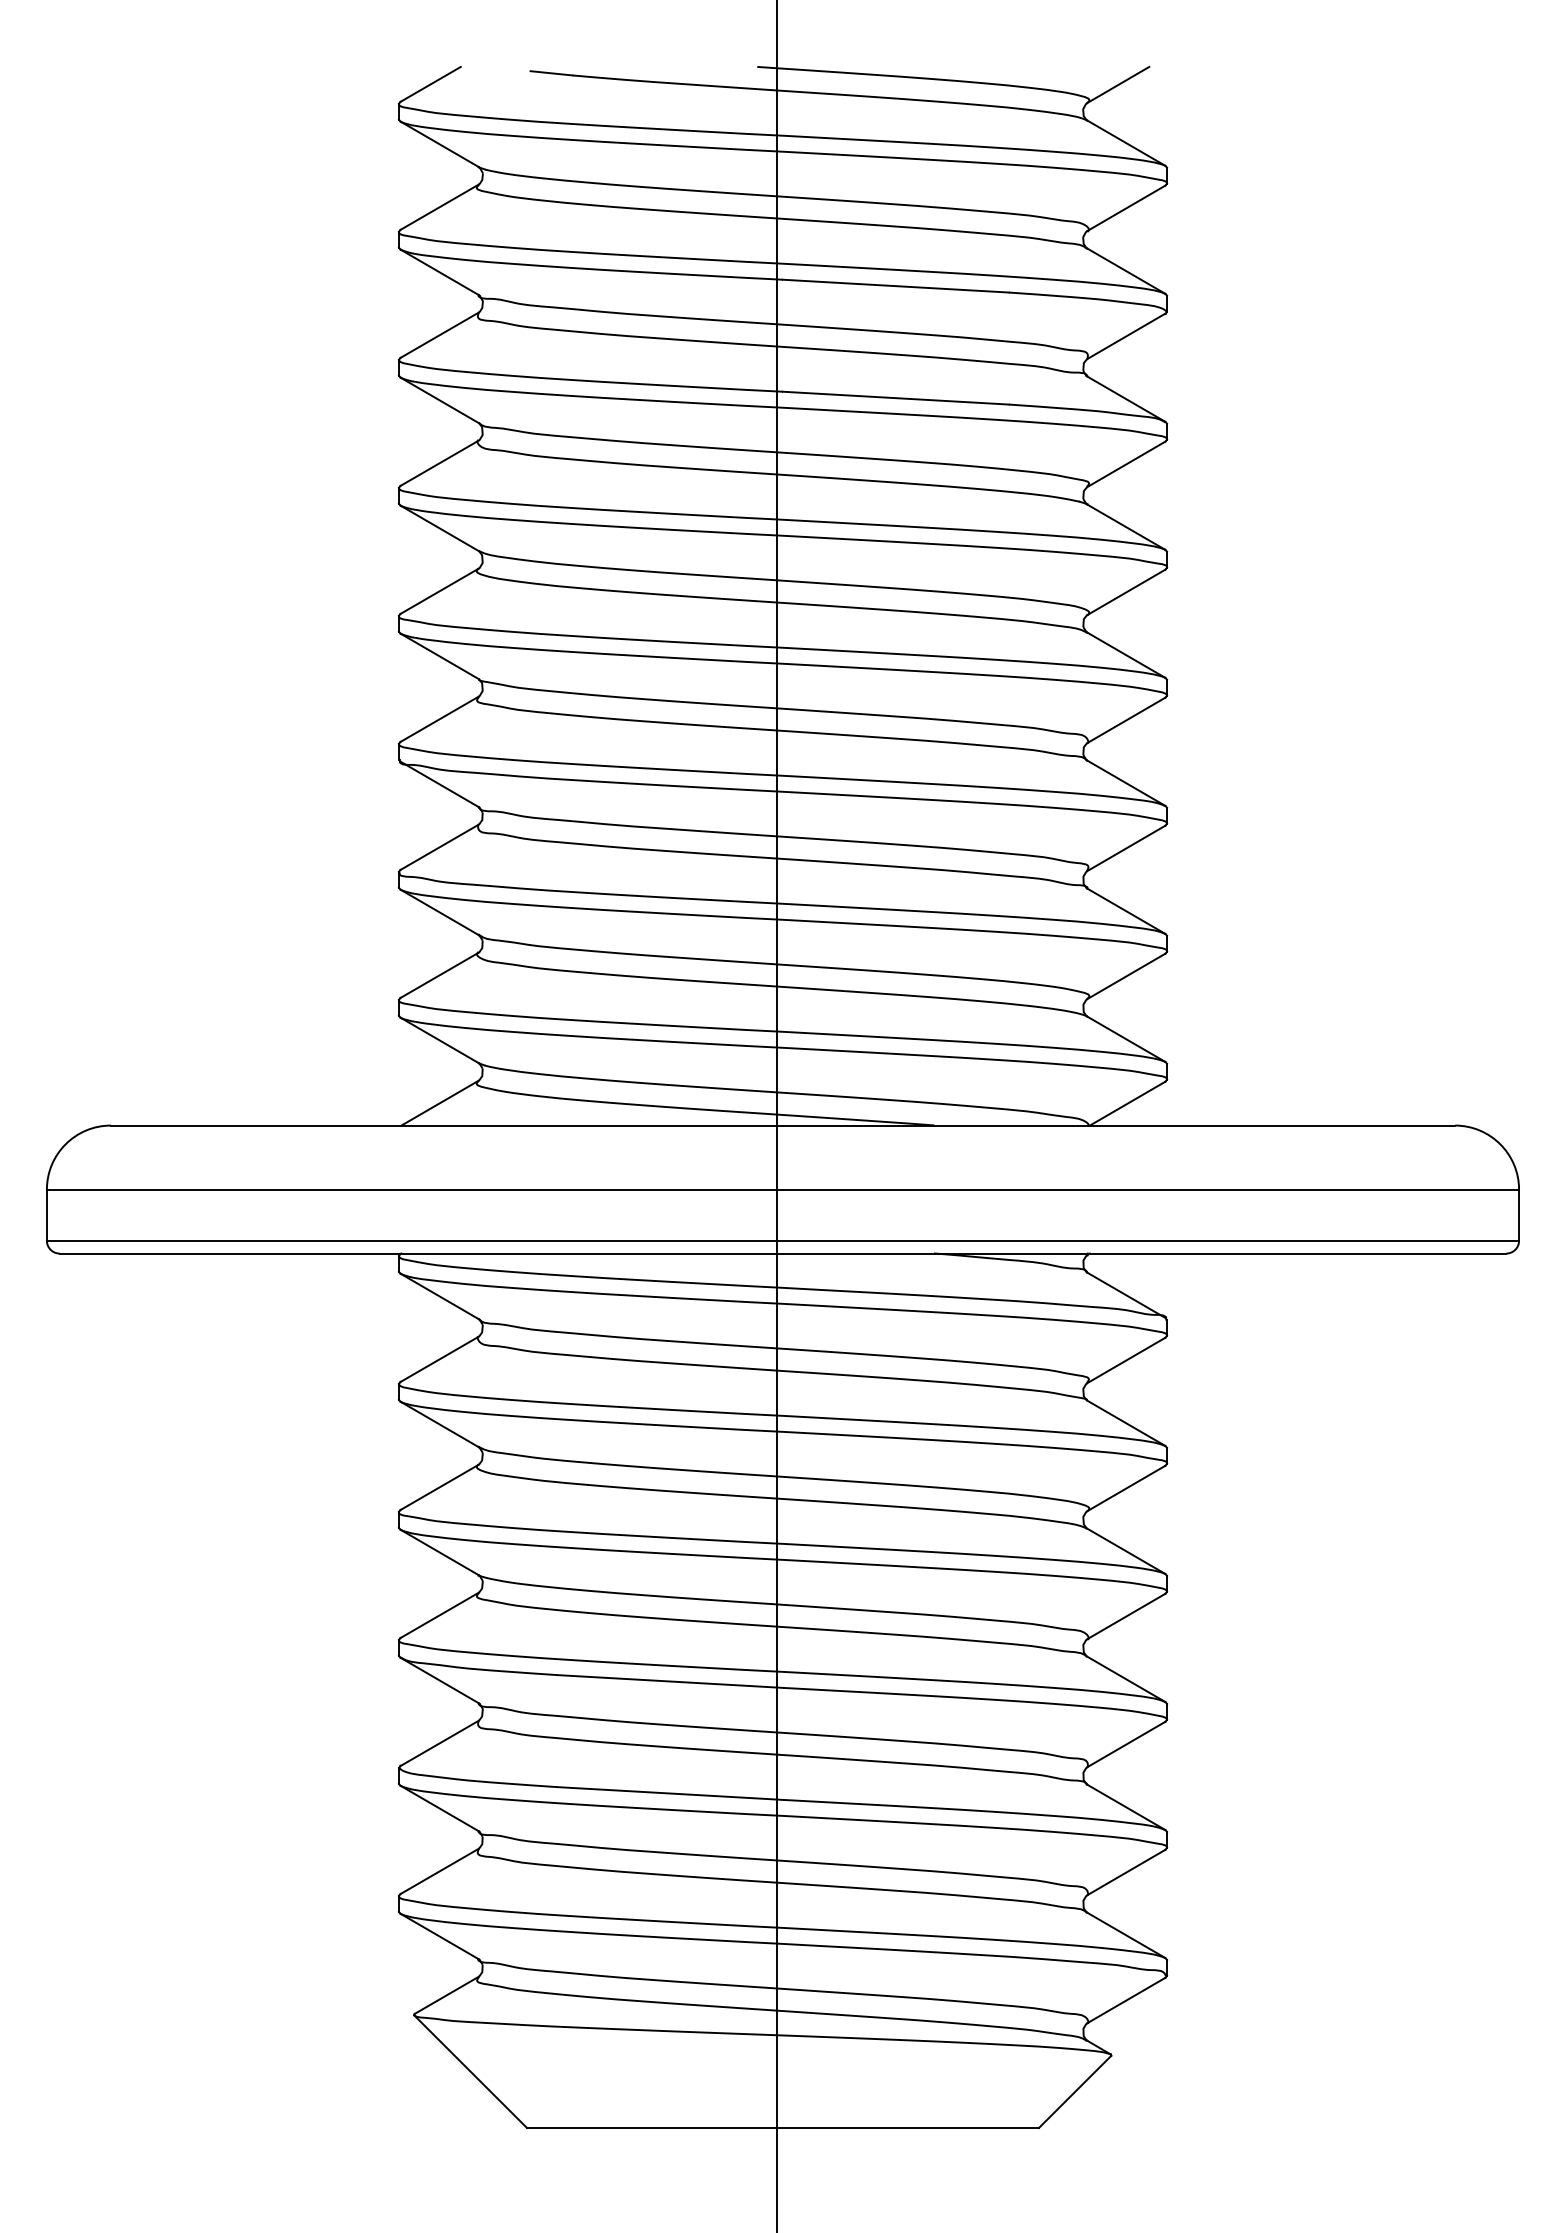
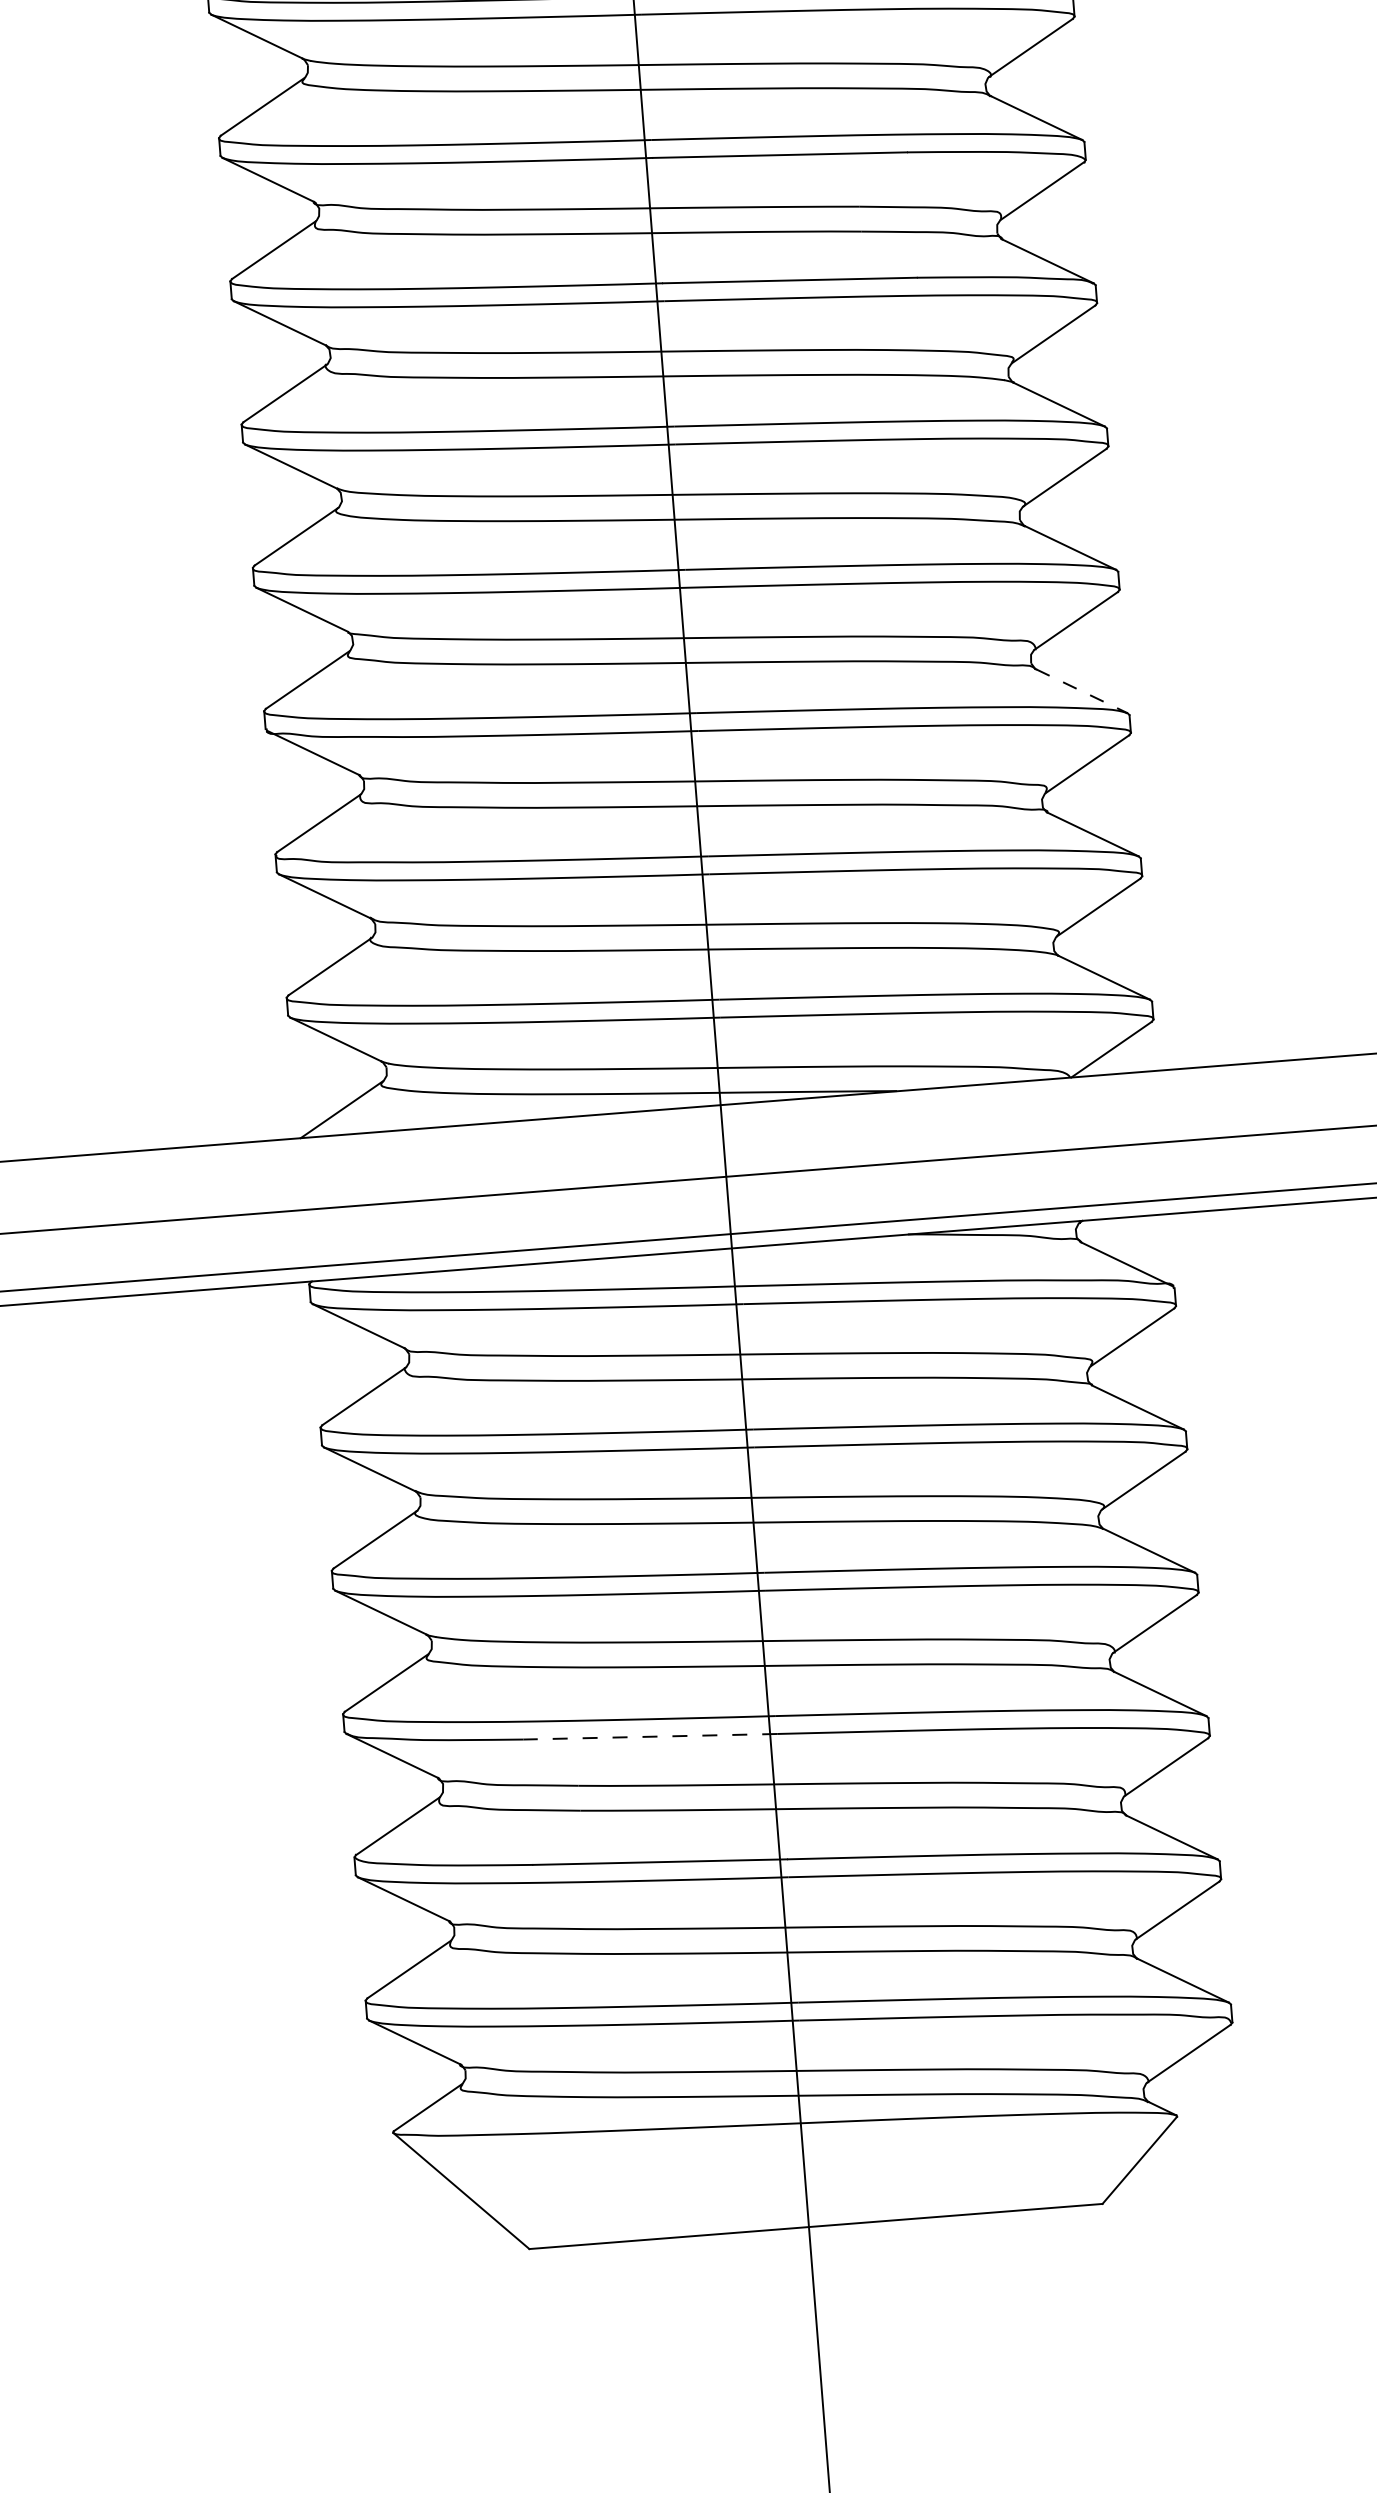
line: (1126, 783) -> (1082, 691), solid -> dashed
line: (669, 1681) -> (649, 1736), solid -> dashed

